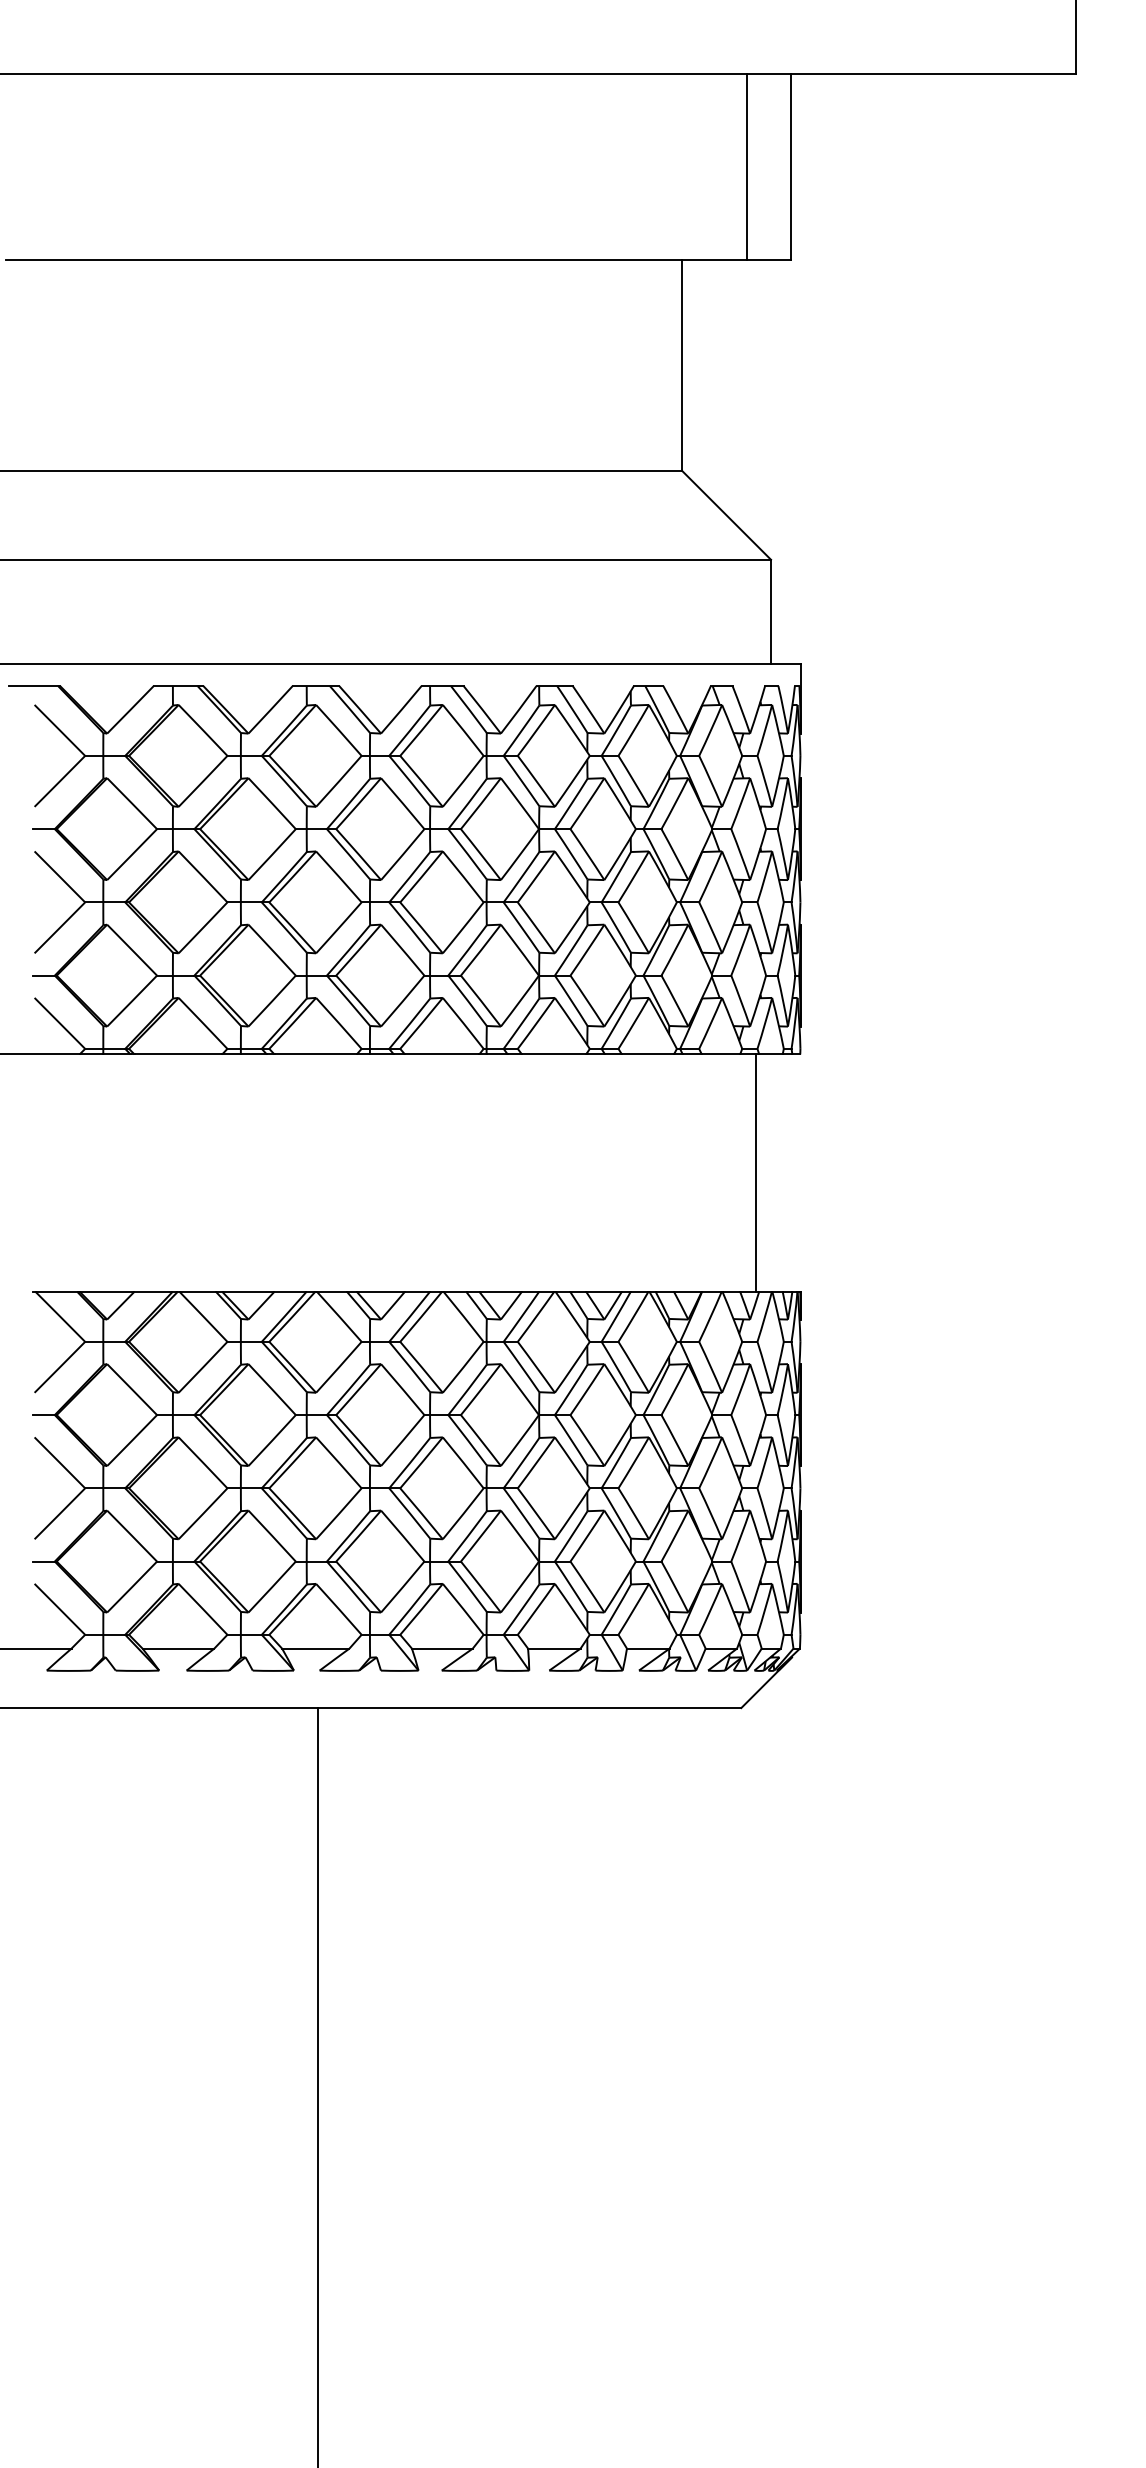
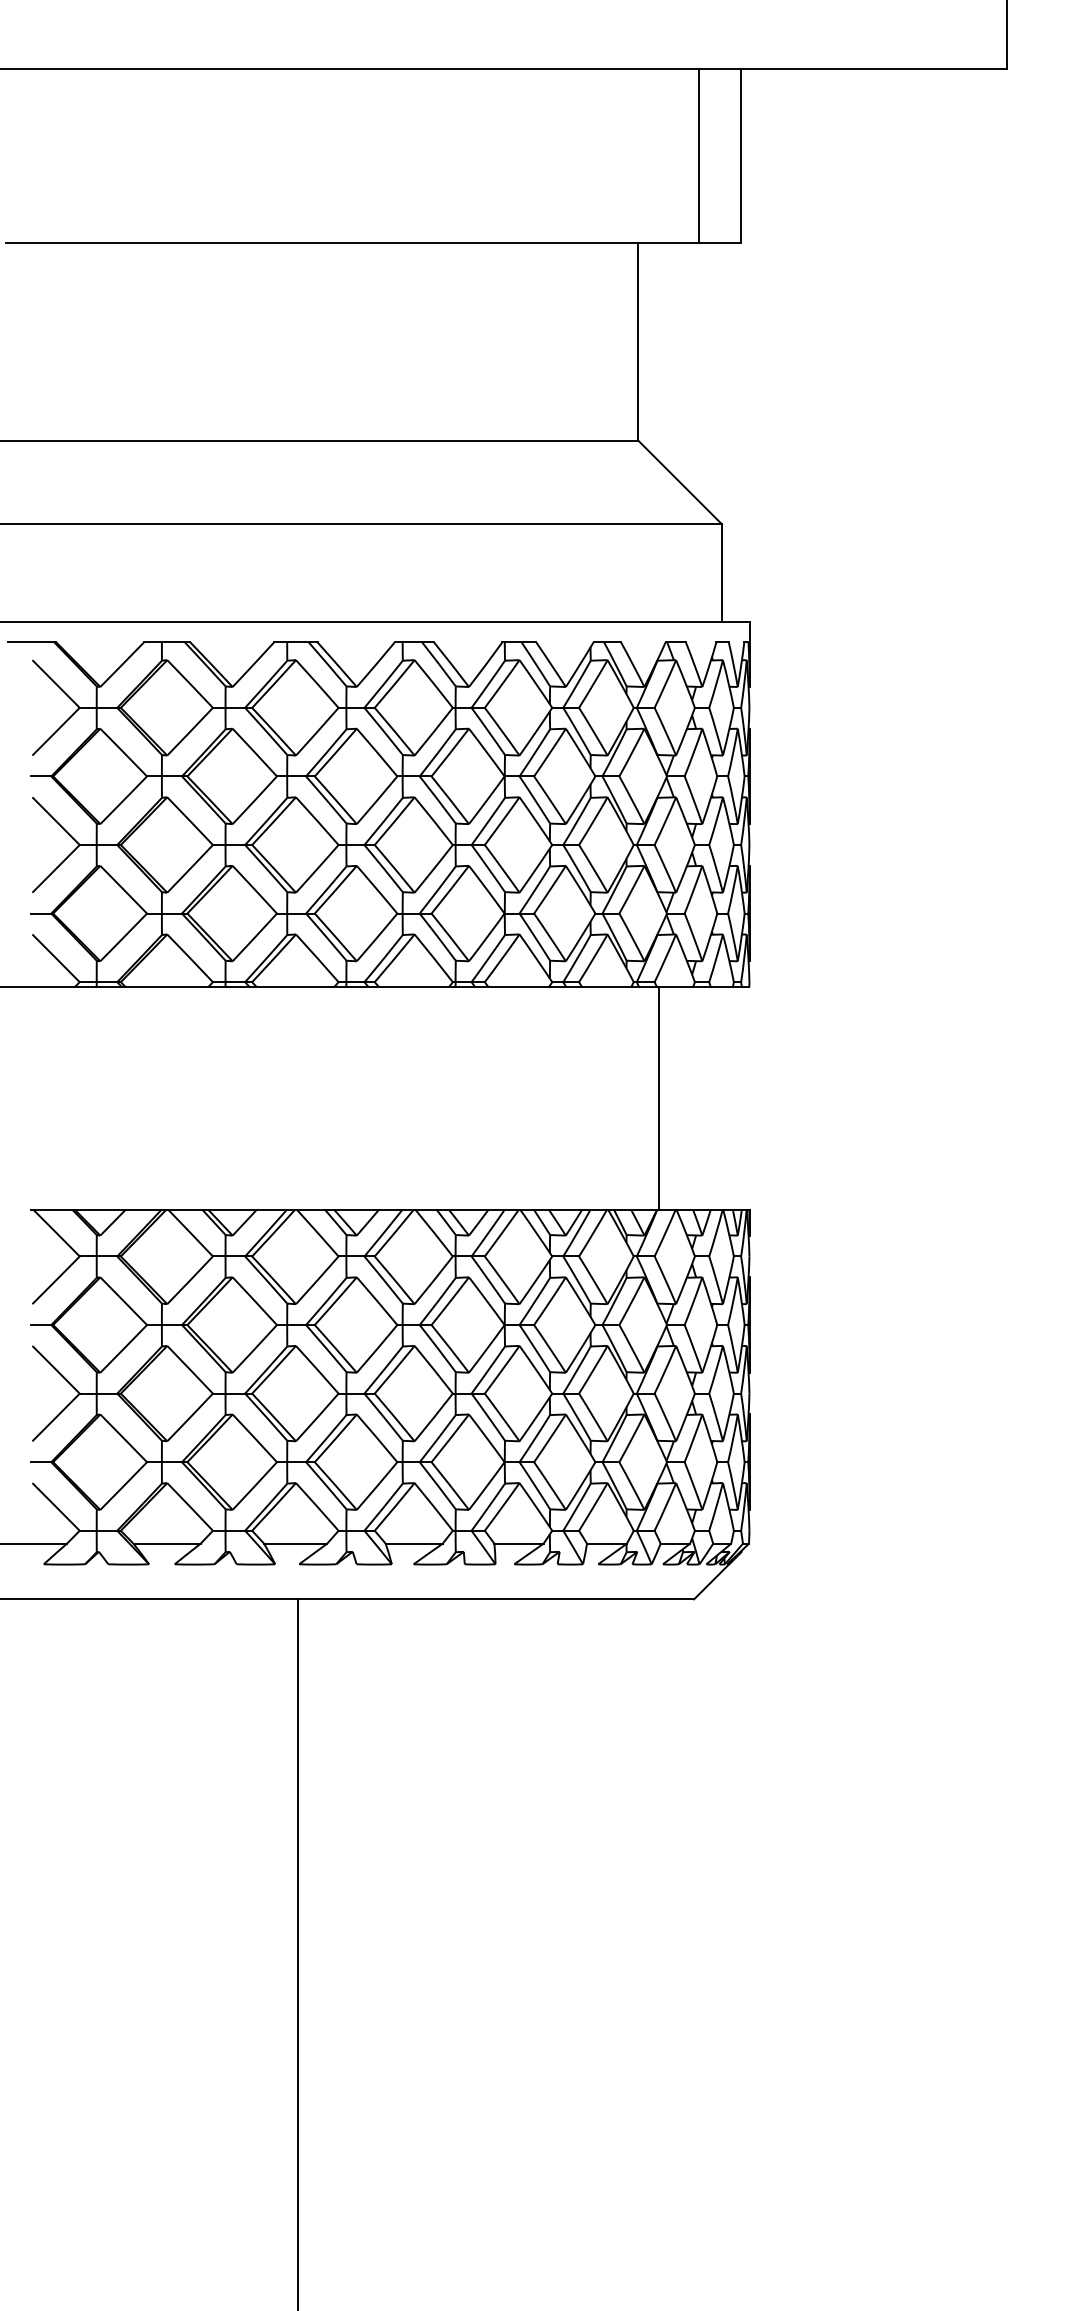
line: (756, 1173) -> (659, 1098), moved

